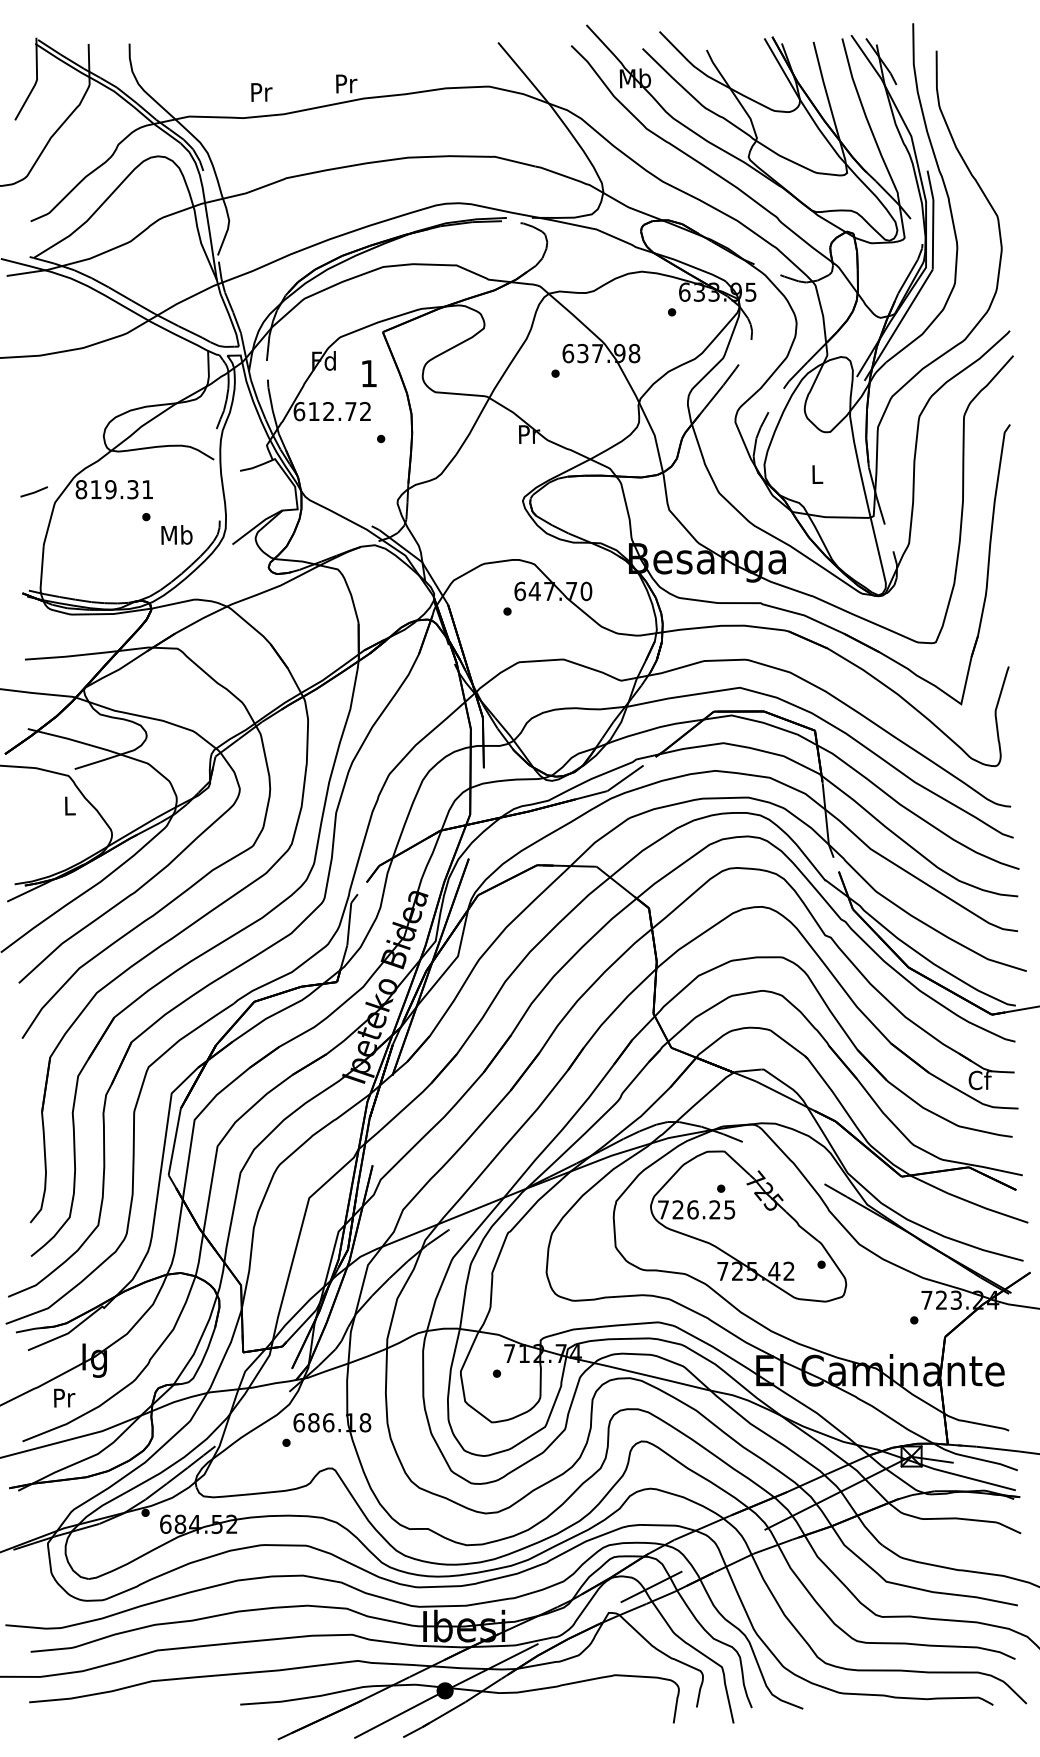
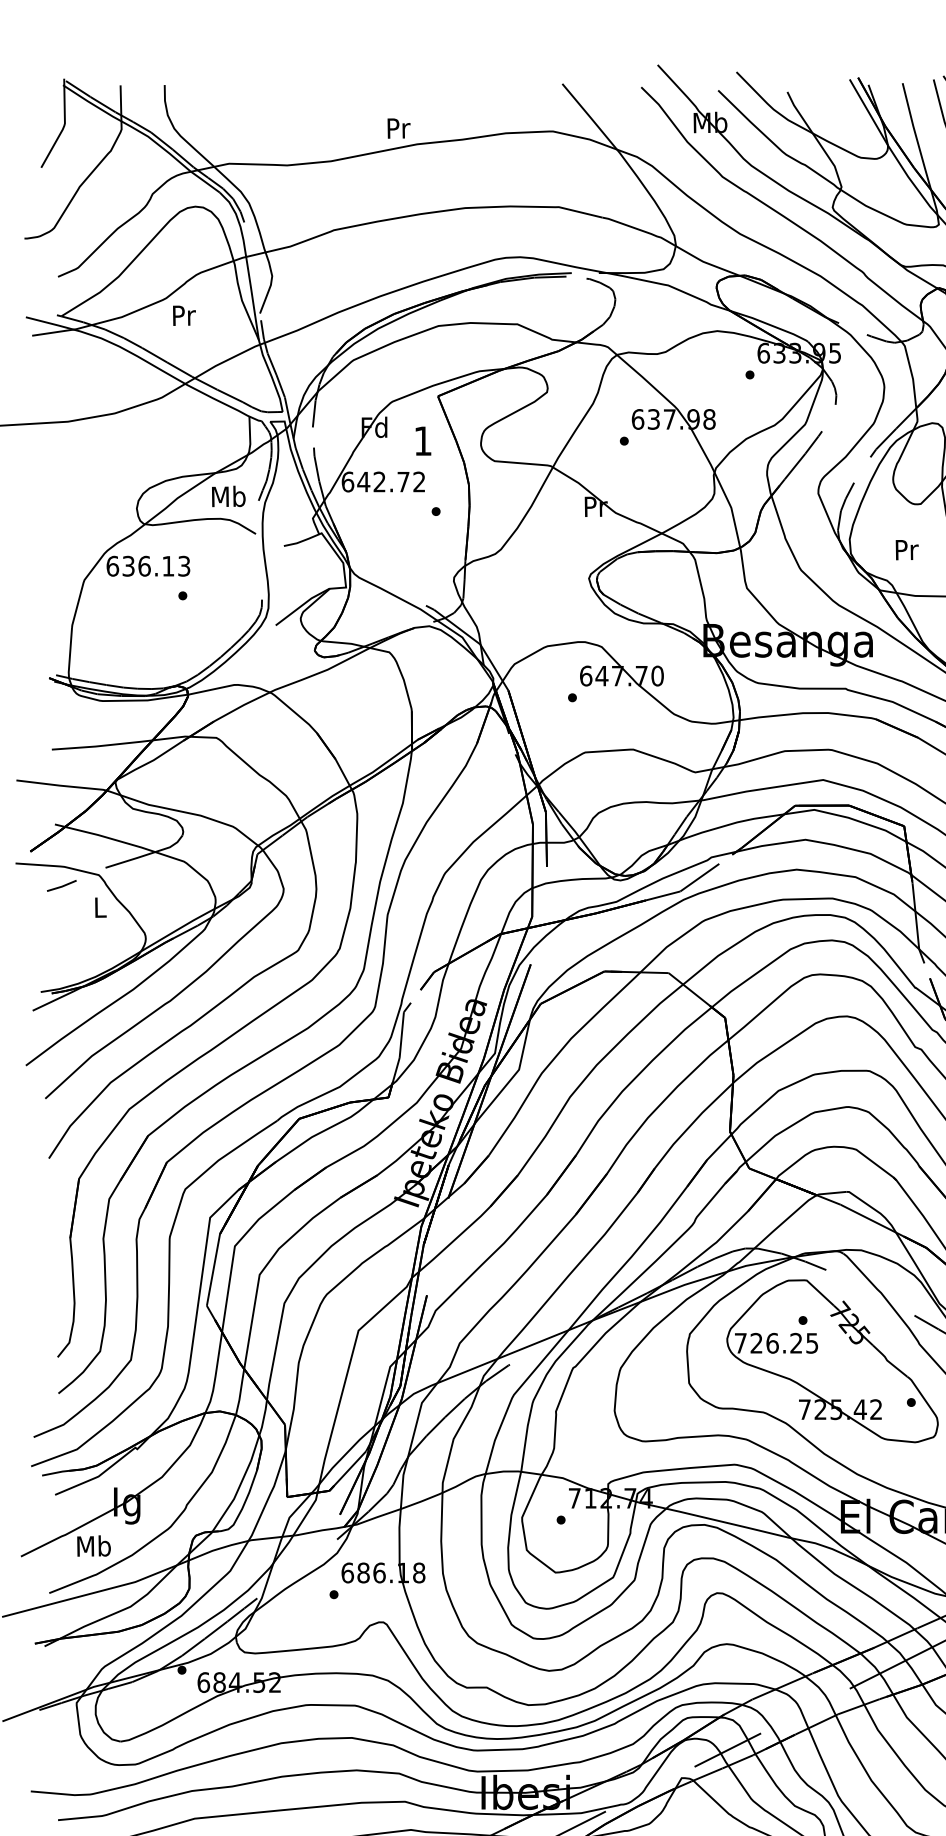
text: (261, 92) -> (184, 315), moved
text: (314, 411) -> (364, 481), 612.72 -> 642.72
text: (817, 474) -> (906, 549), L -> Pr
text: (114, 489) -> (148, 566), 819.31 -> 636.13
line: (34, 491) -> (62, 885), moved
text: (176, 534) -> (228, 495), moved
text: (63, 1397) -> (93, 1545), Pr -> Mb

